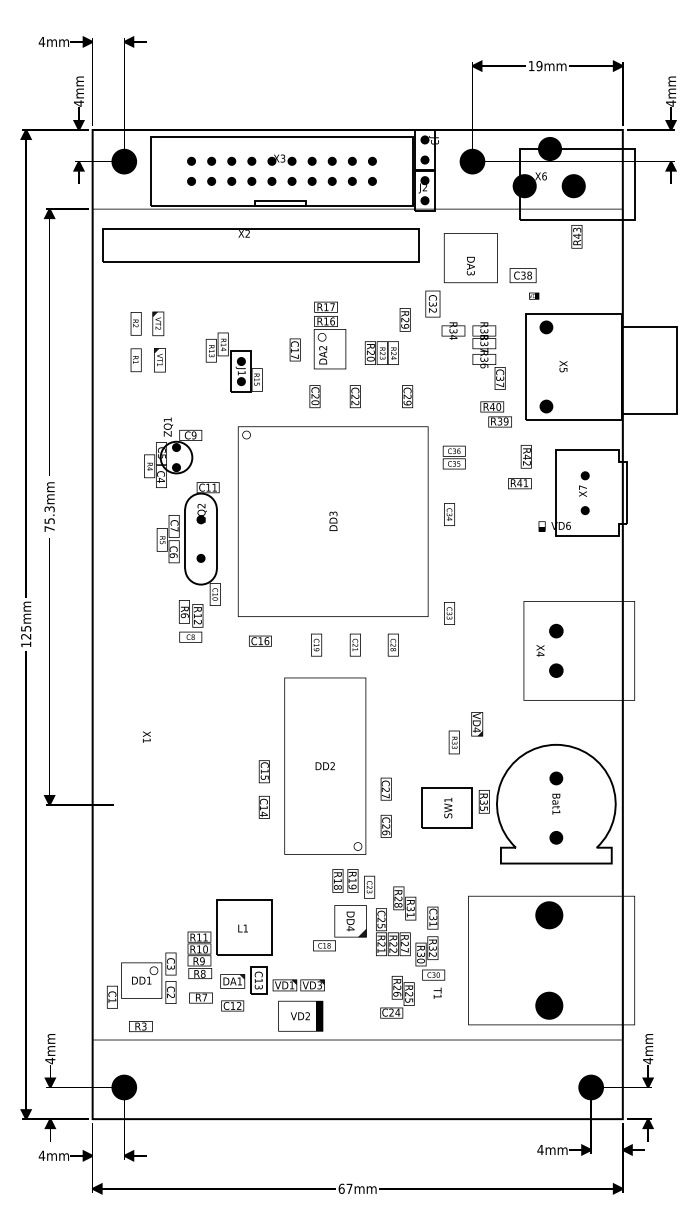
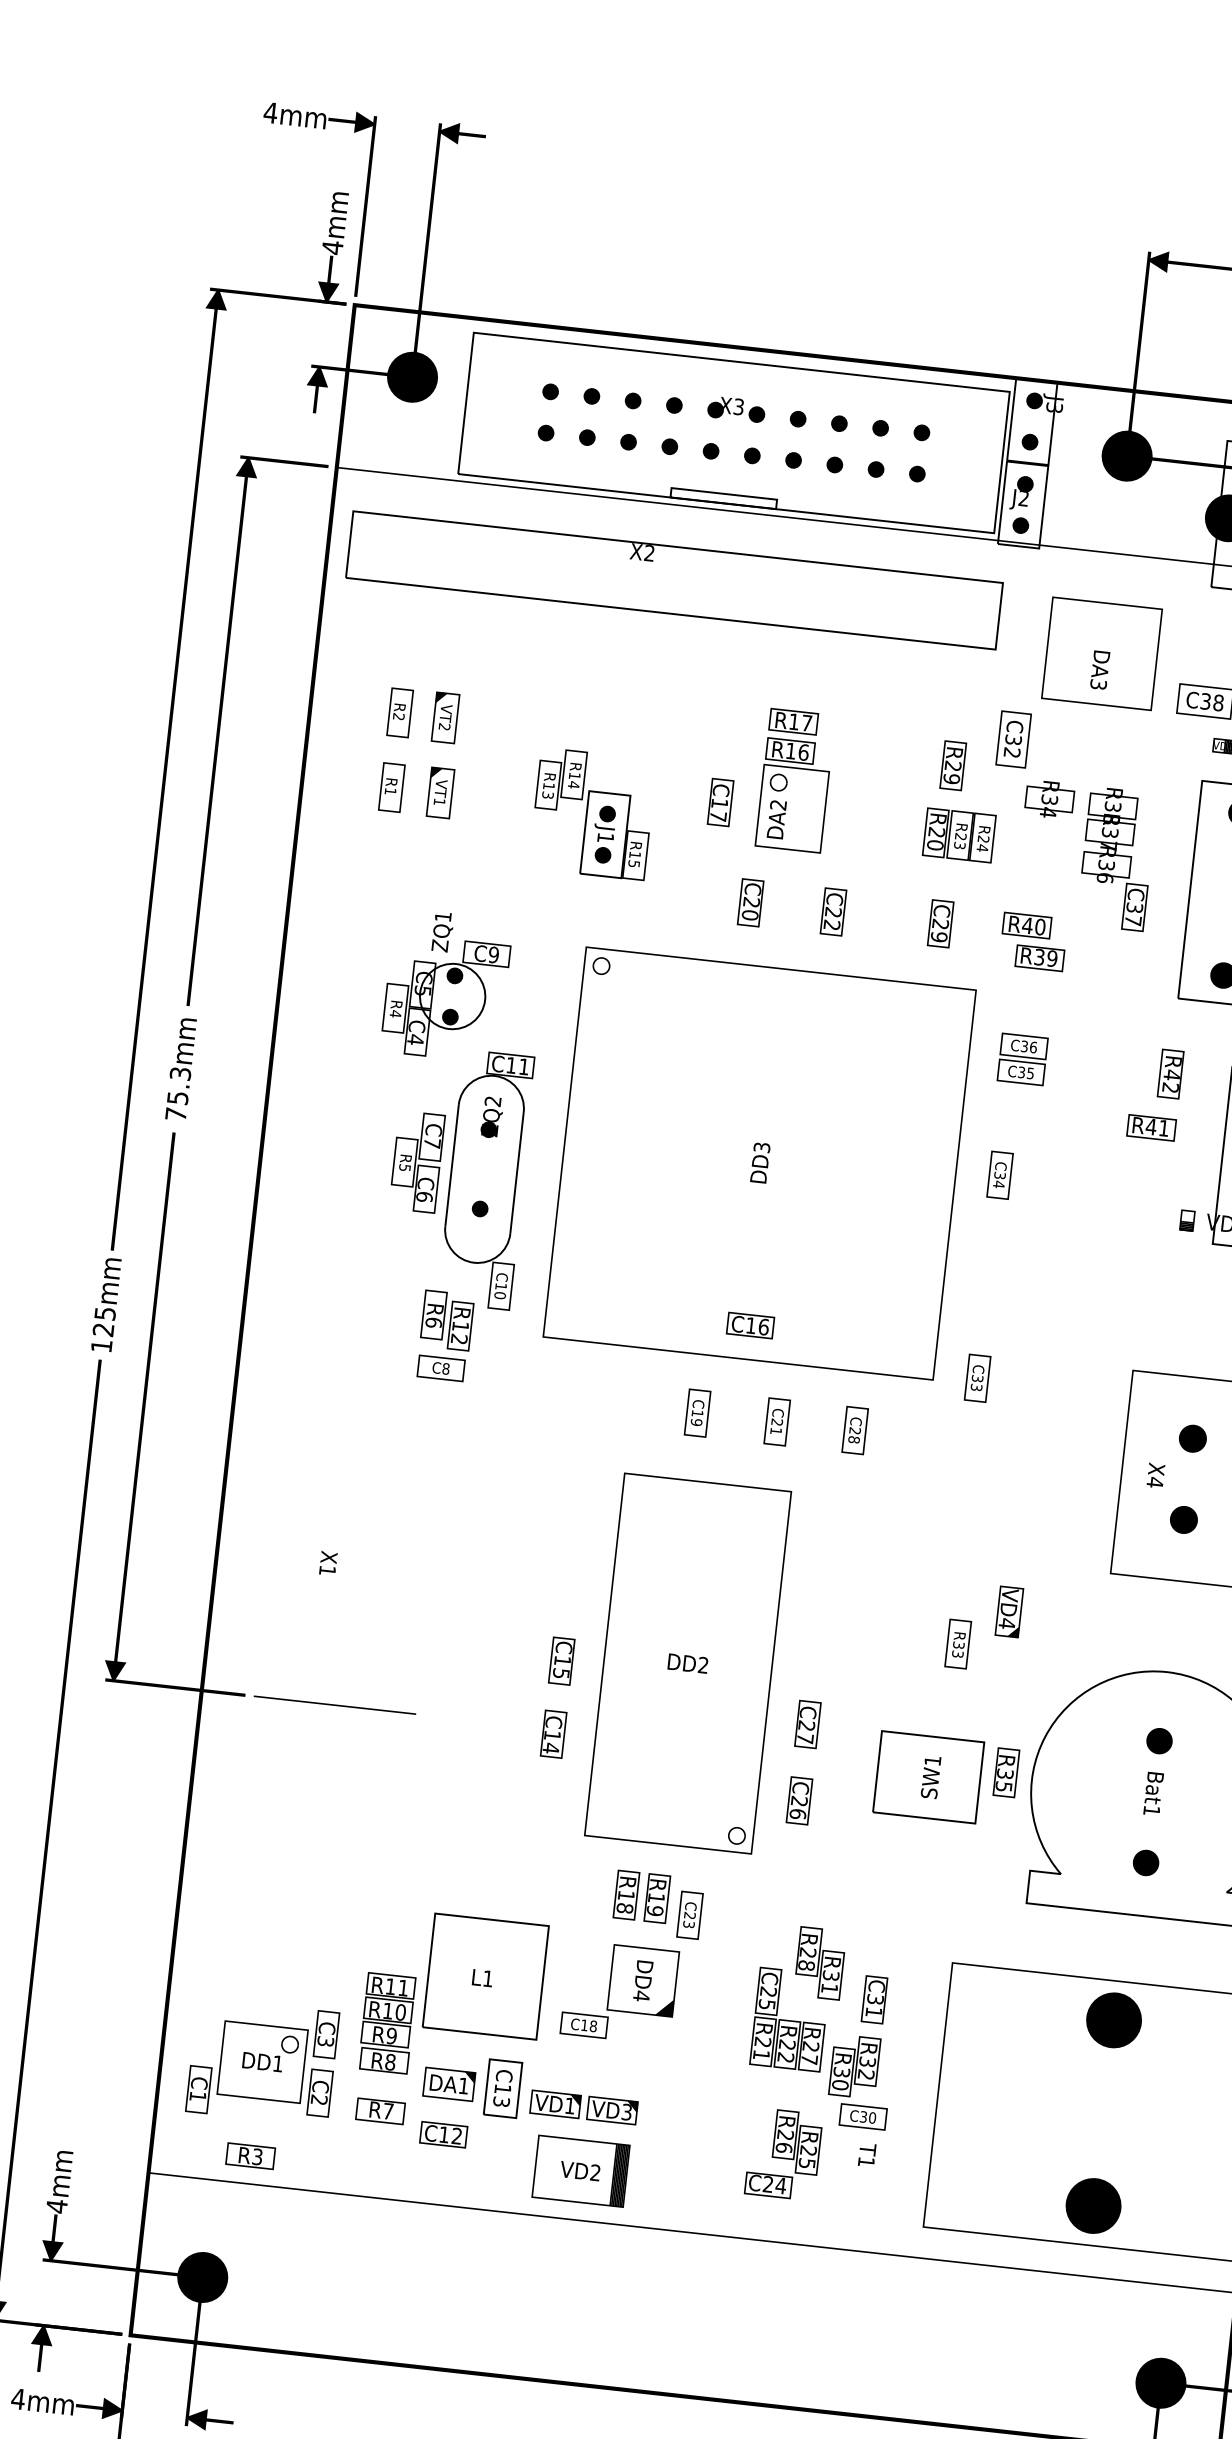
text: (381, 352) -> (958, 834), moved
text: (495, 414) -> (1032, 941), moved
text: (260, 640) -> (750, 1324), moved
text: (344, 910) -> (633, 1957), moved

